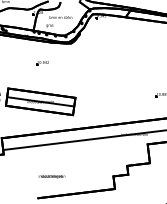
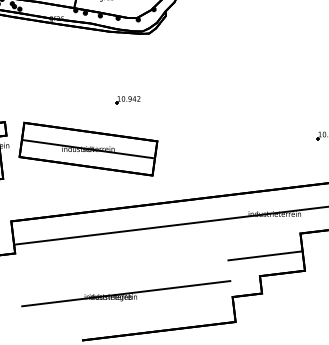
part: (42, 63) -> (127, 100), moved
line: (129, 155) -> (264, 255), added
line: (59, 174) -> (125, 293), added

